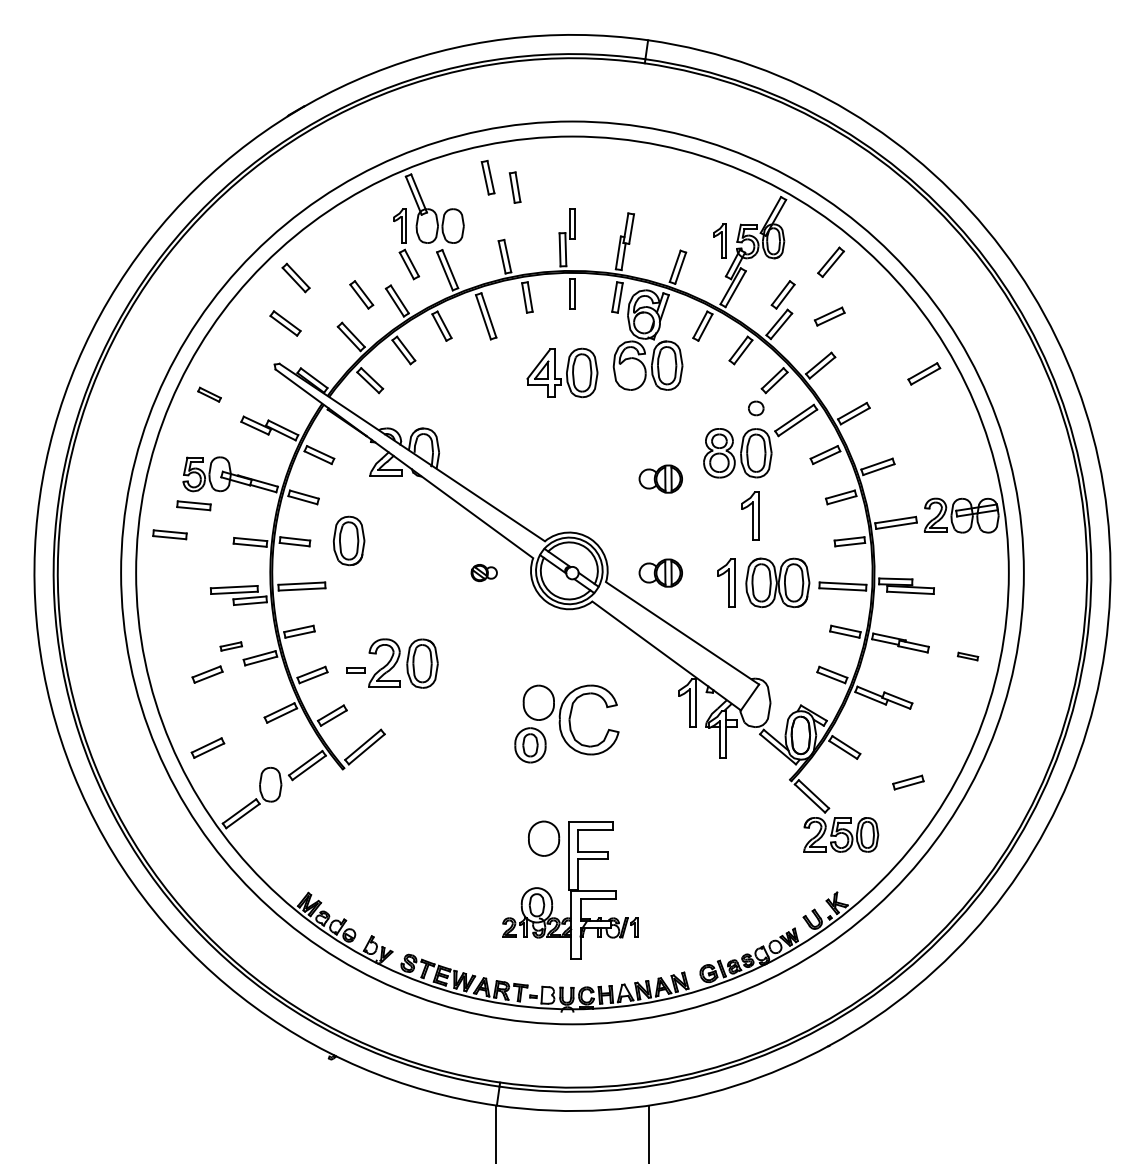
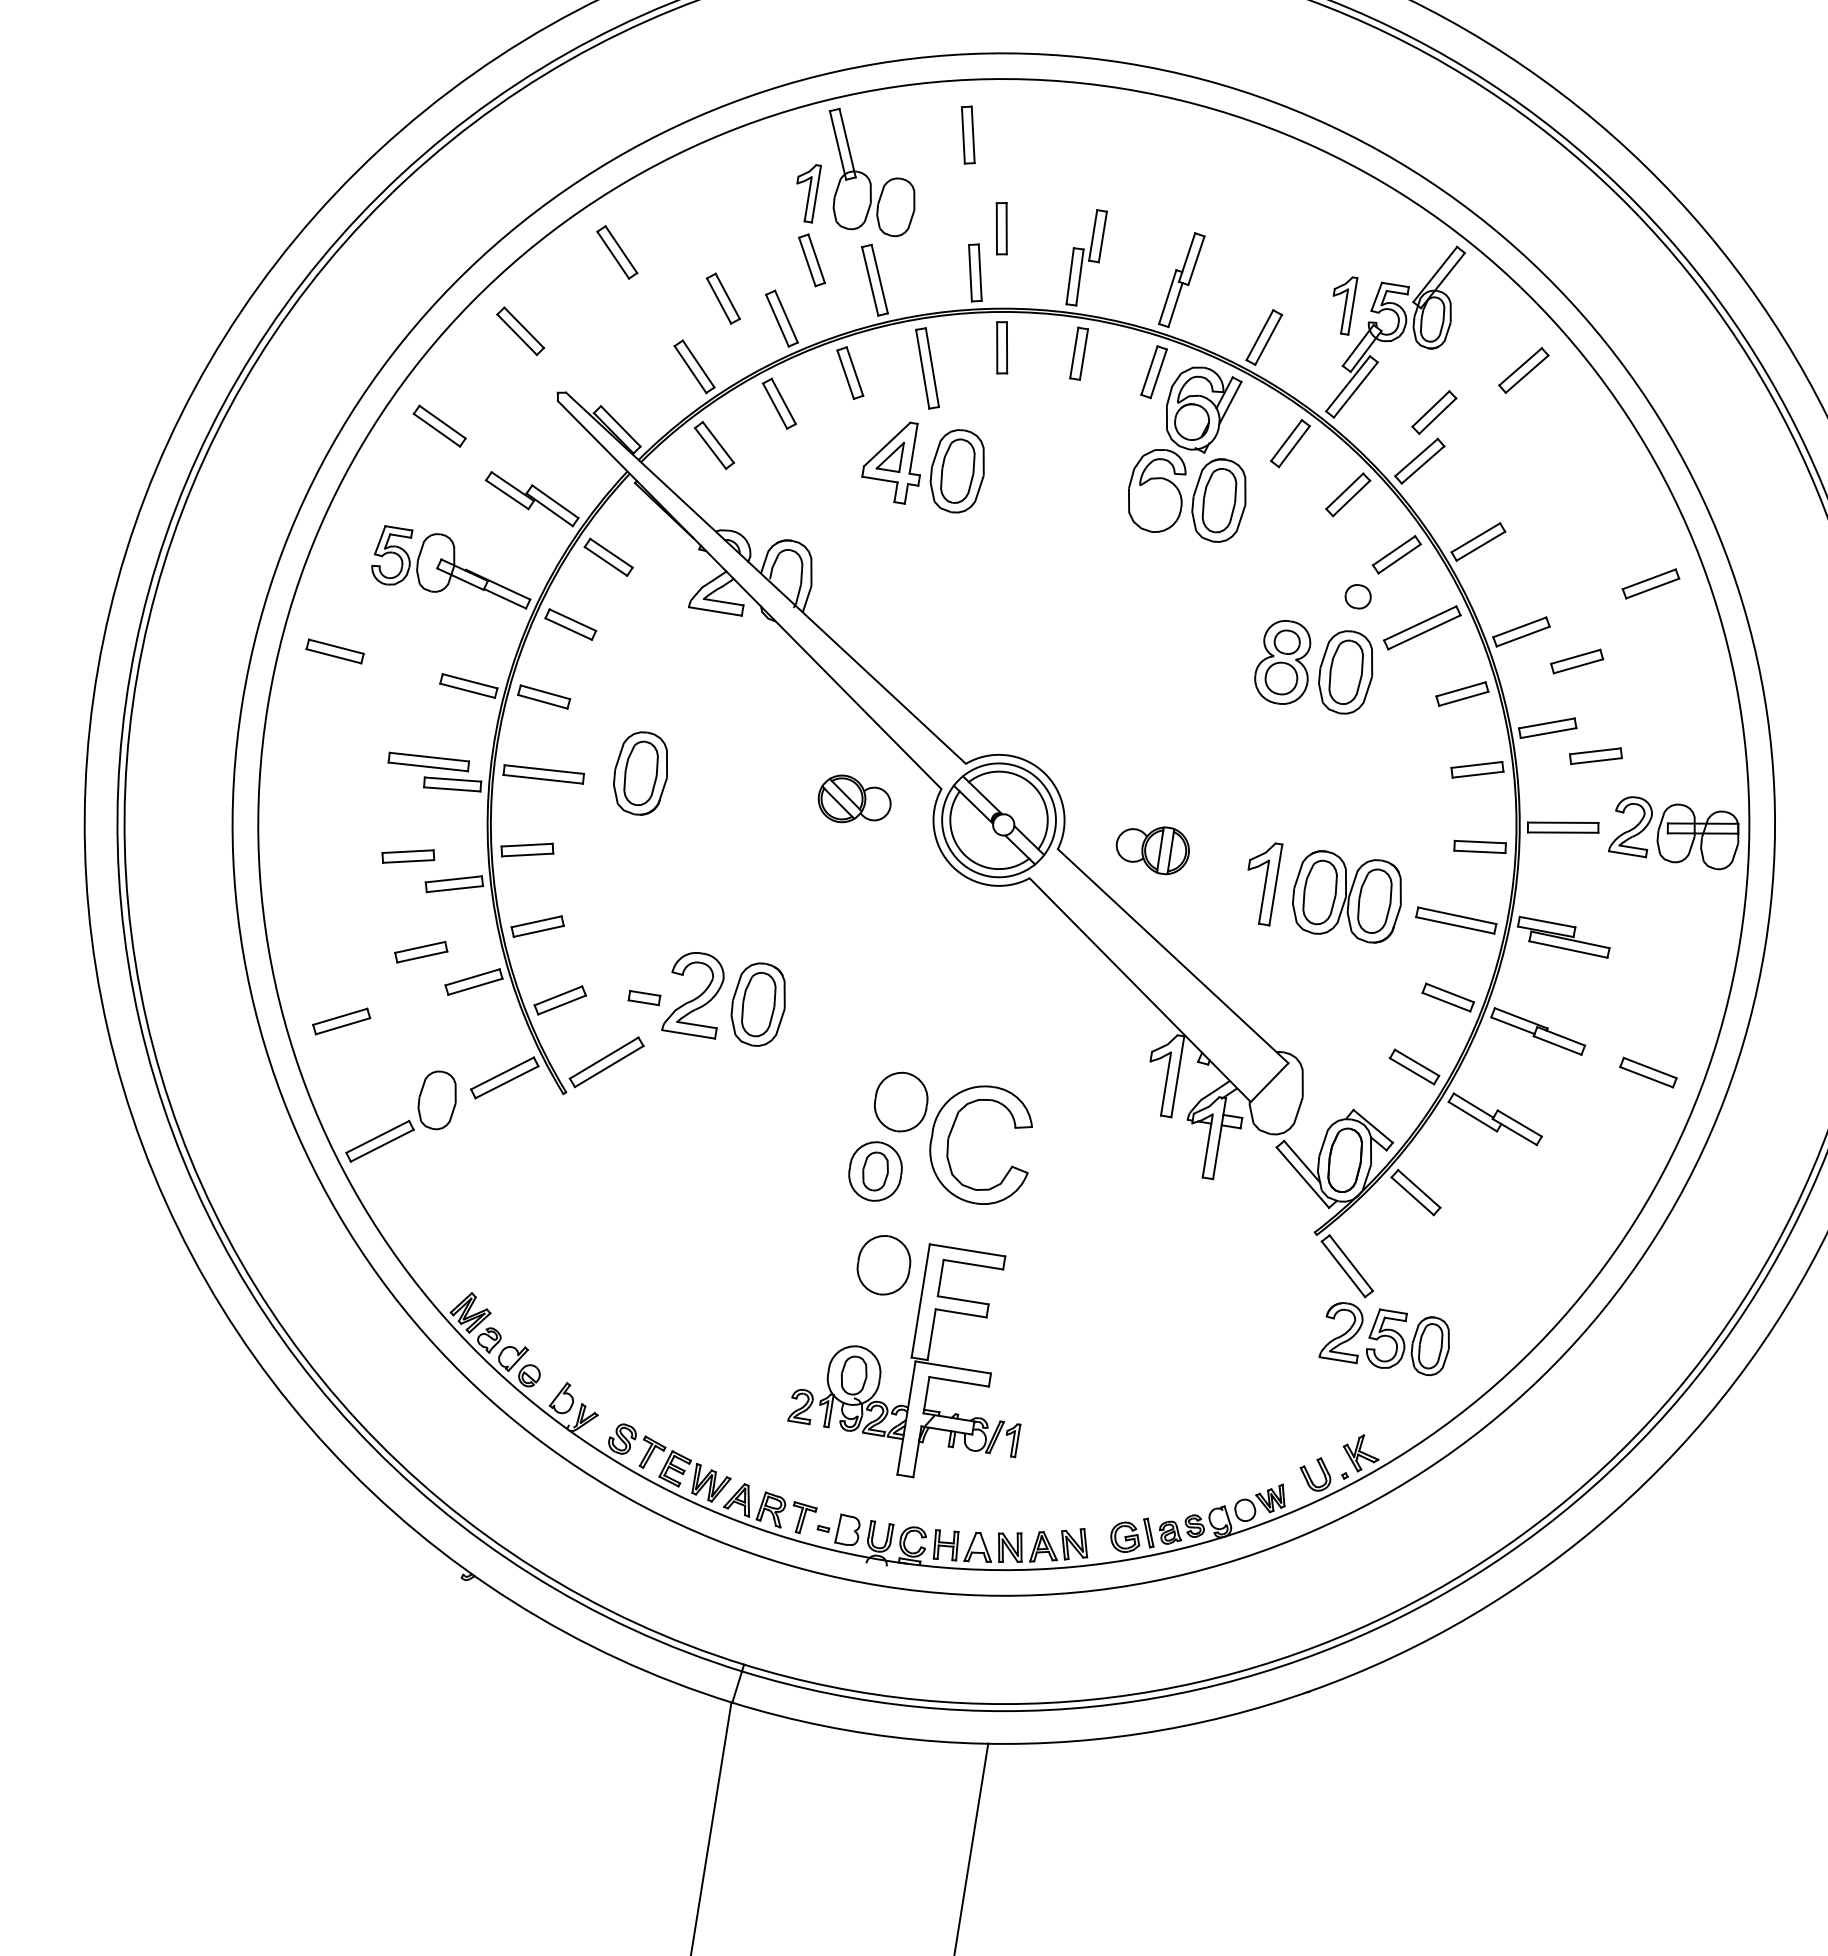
part: (514, 187) -> (1000, 228), moved
part: (829, 316) -> (1576, 661), moved
part: (285, 323) -> (520, 331), moved
part: (562, 372) -> (924, 465), moved
part: (209, 394) -> (439, 425), size x1.43
part: (660, 478) -> (1177, 689), removed
part: (193, 505) -> (382, 608), removed
part: (750, 515) -> (1319, 775), removed
part: (348, 540) -> (640, 772), moved
part: (484, 572) -> (855, 800), size x1.67
part: (231, 646) -> (408, 856), size x1.43
part: (967, 656) -> (1647, 1072), size x1.67
part: (392, 663) -> (708, 996), moved
part: (207, 674) -> (421, 951), moved
part: (566, 723) -> (942, 1144), moved
part: (908, 782) -> (1596, 756), moved

